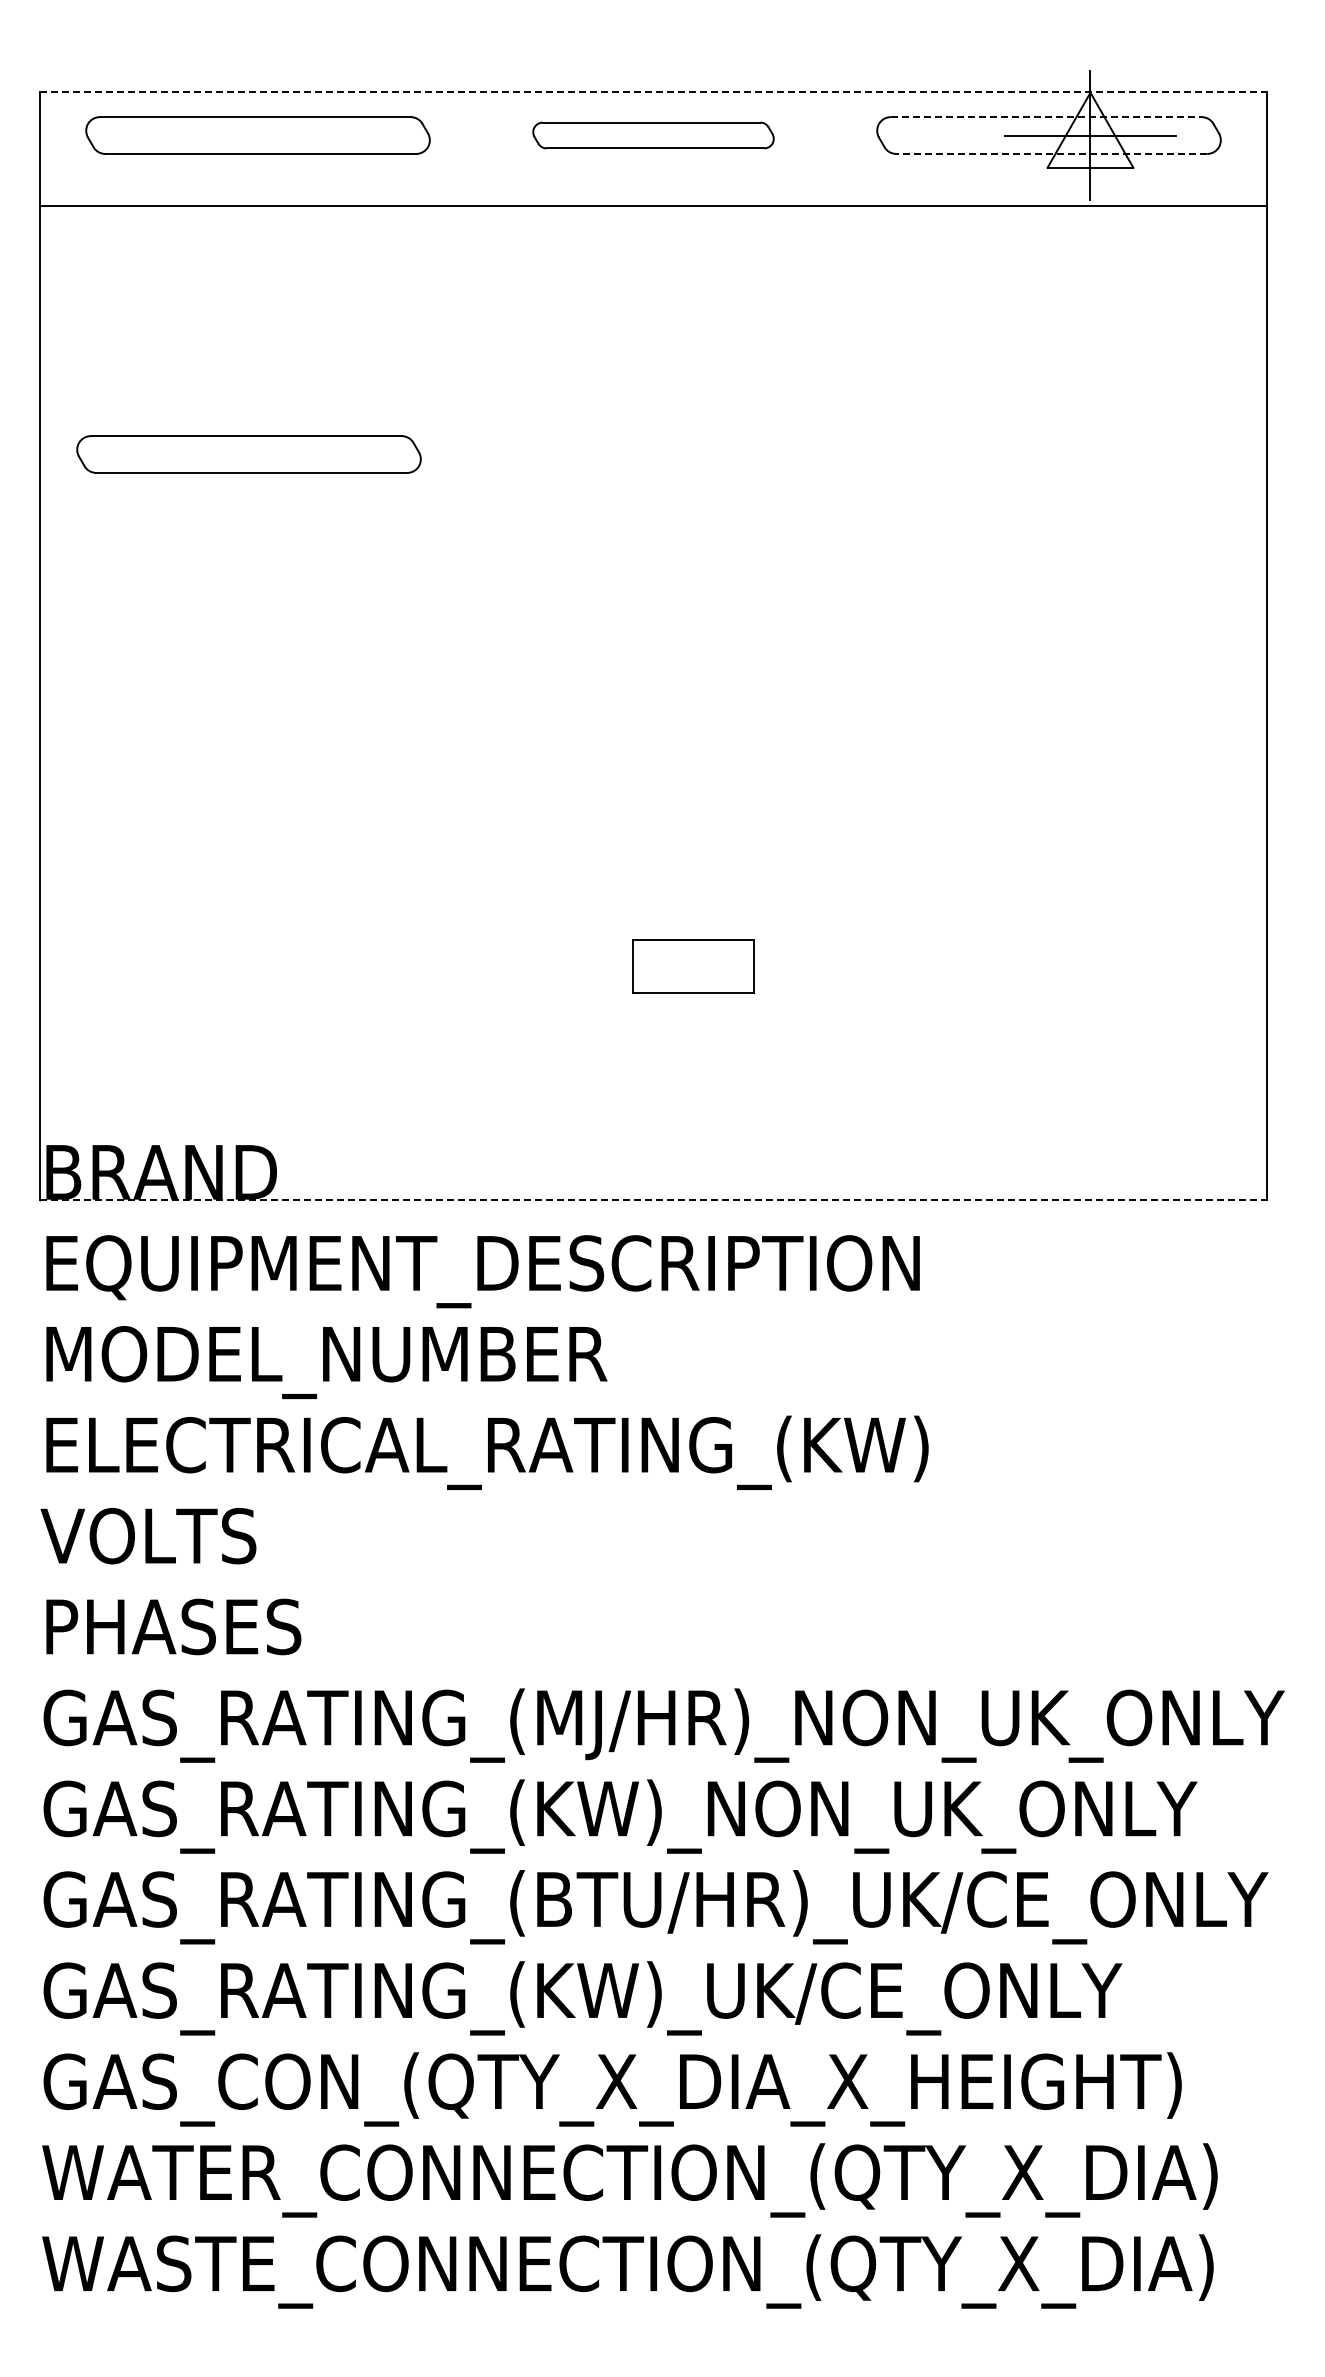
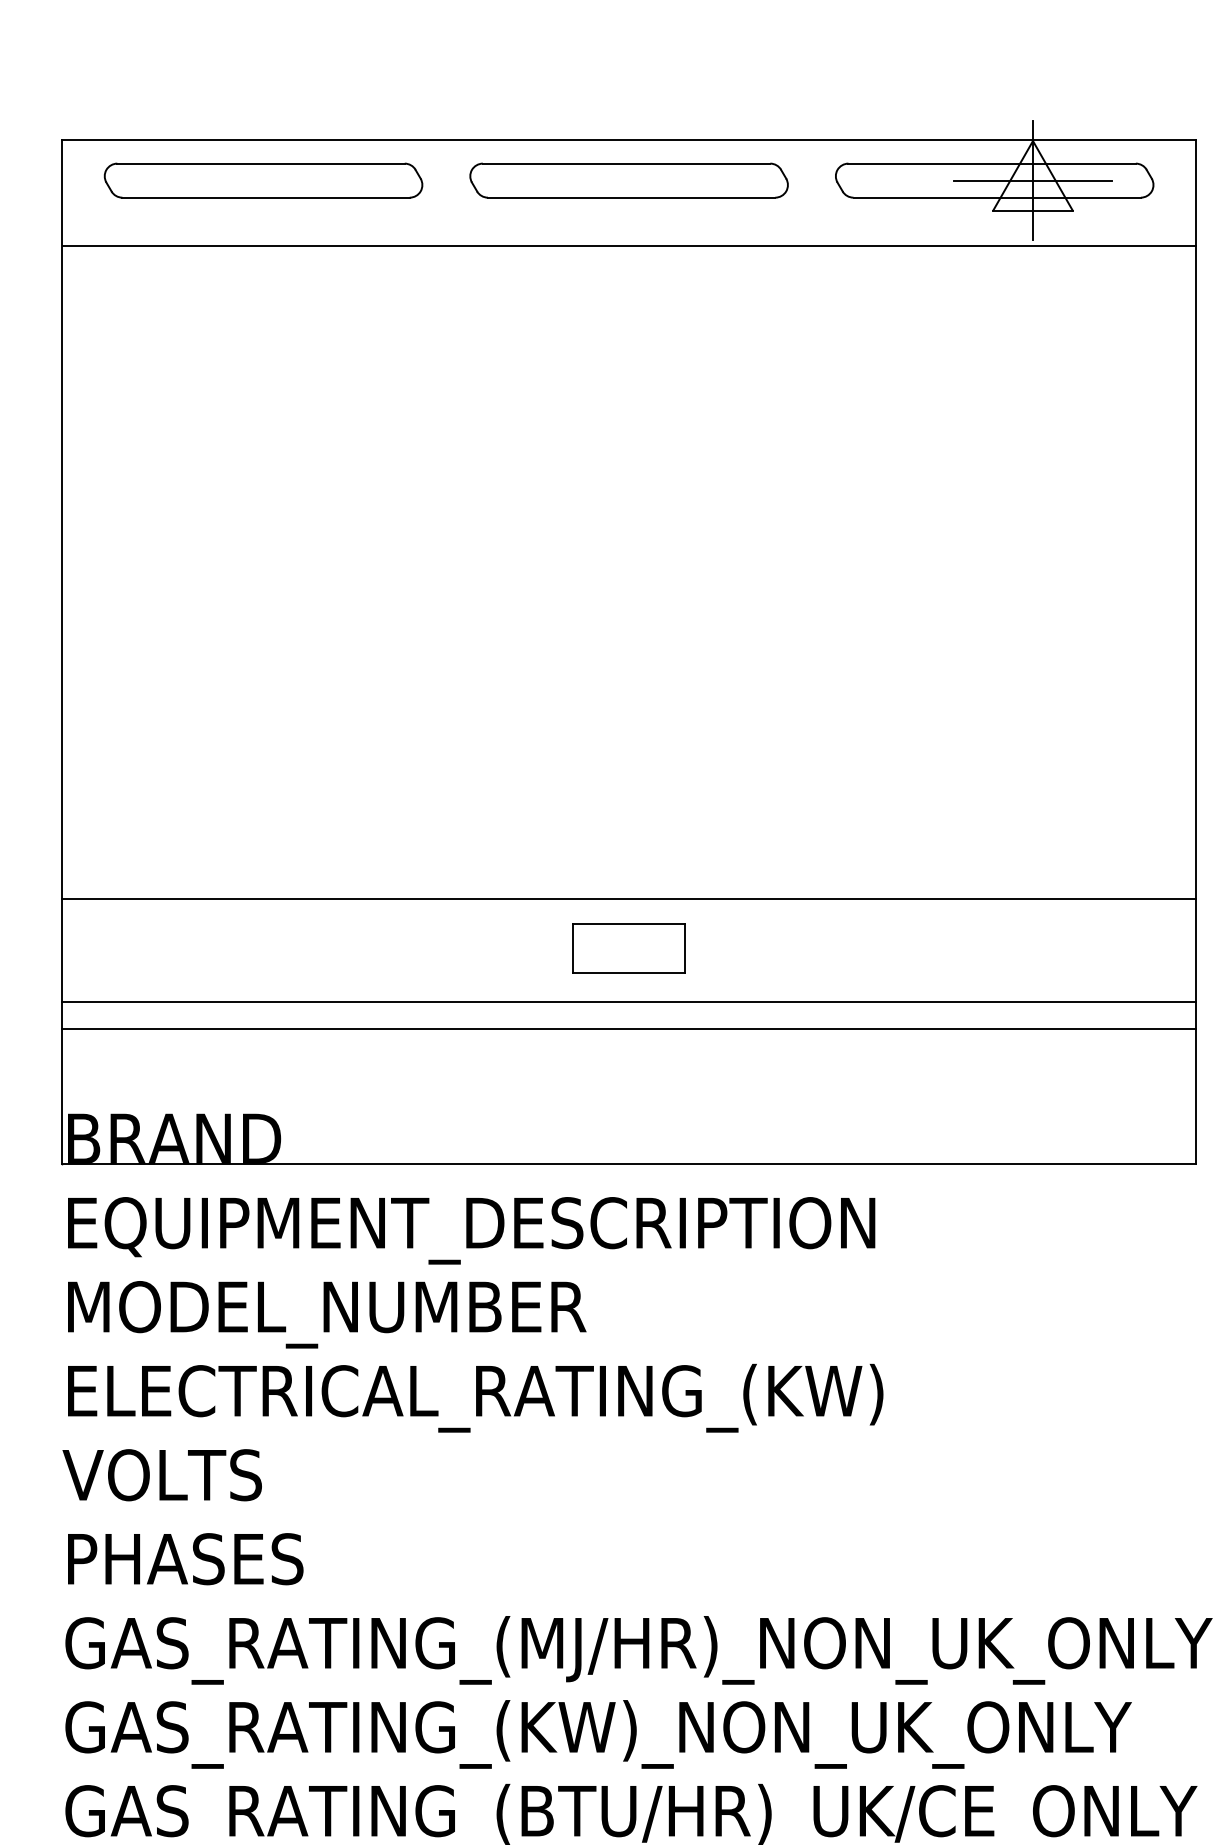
line: (653, 92) -> (629, 140), dashed -> solid
line: (1046, 117) -> (992, 163), dashed -> solid
part: (653, 135) -> (629, 180), size x1.43
line: (1051, 153) -> (996, 197), dashed -> solid
part: (248, 454) -> (254, 475), removed
line: (653, 912) -> (629, 898), added
part: (693, 966) -> (629, 948), moved
line: (653, 1024) -> (629, 1002), added
line: (653, 1053) -> (629, 1029), added
line: (653, 1199) -> (629, 1164), dashed -> solid

